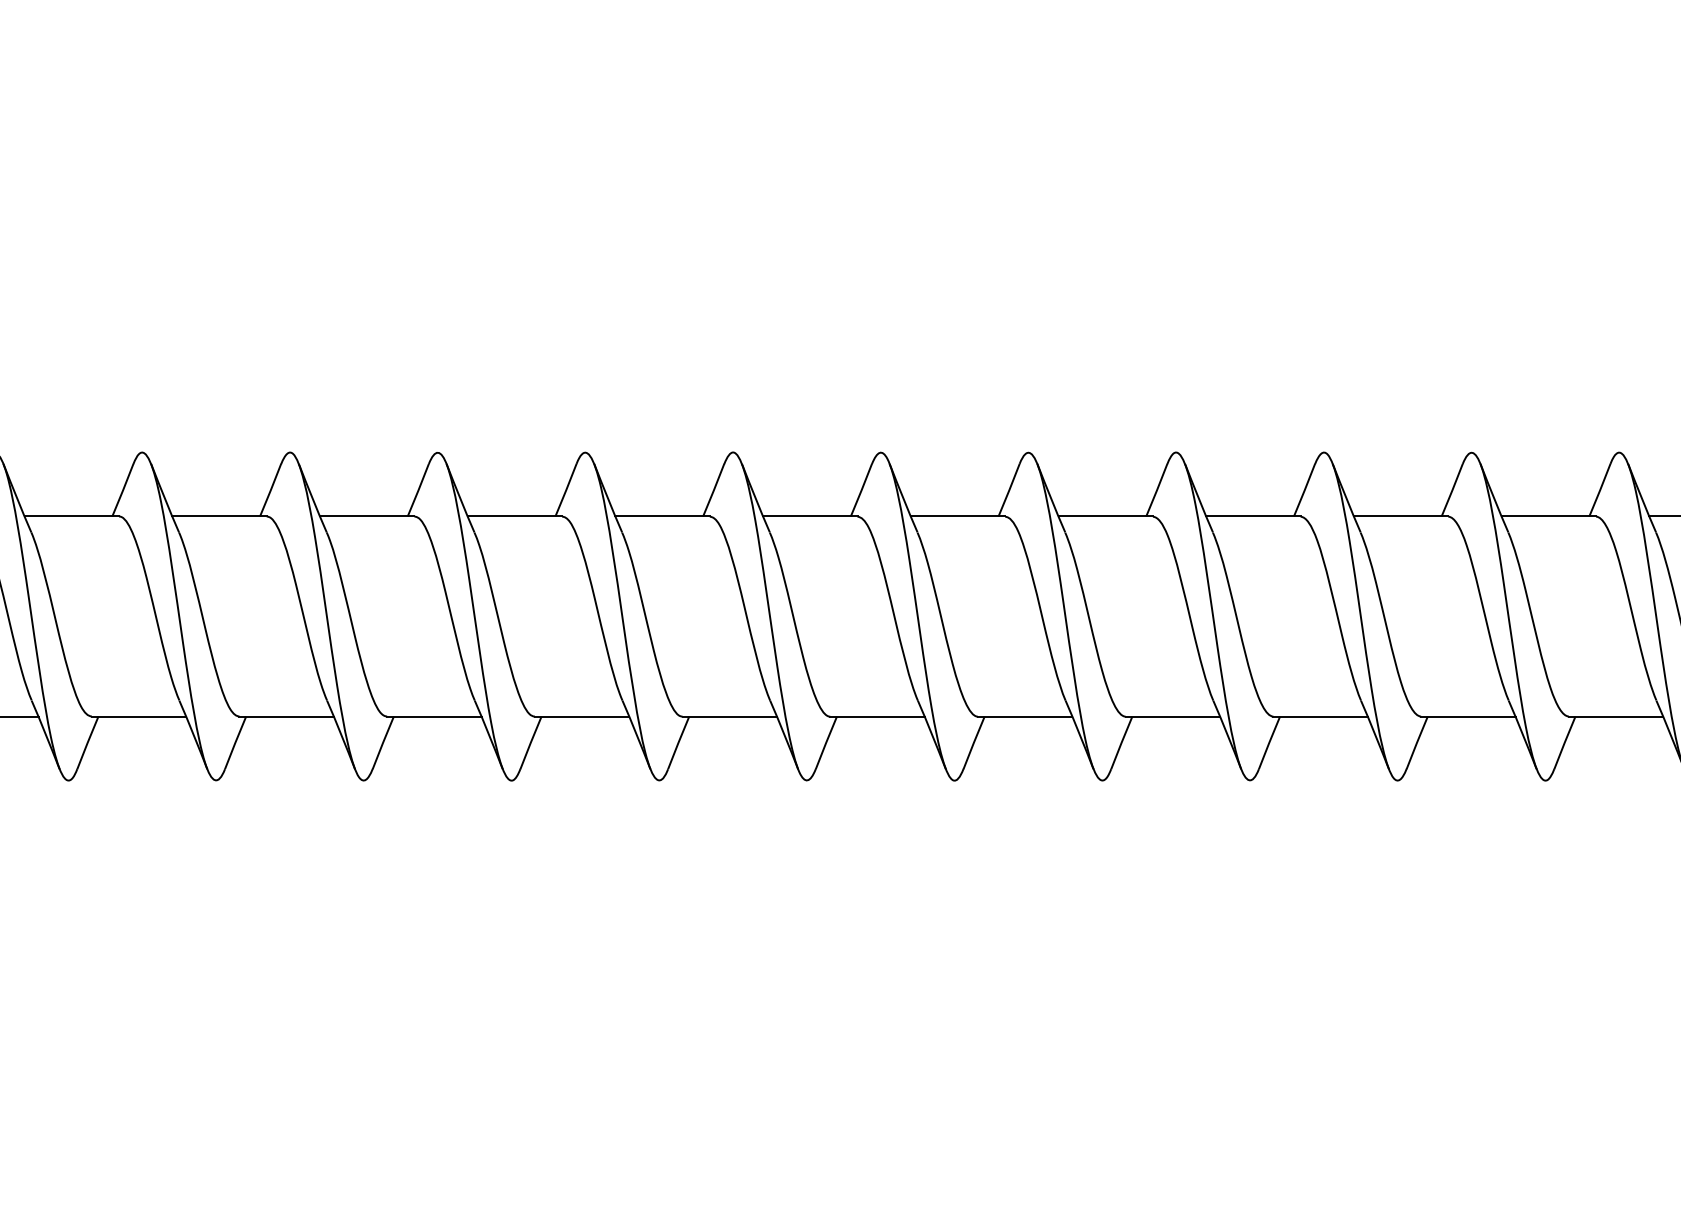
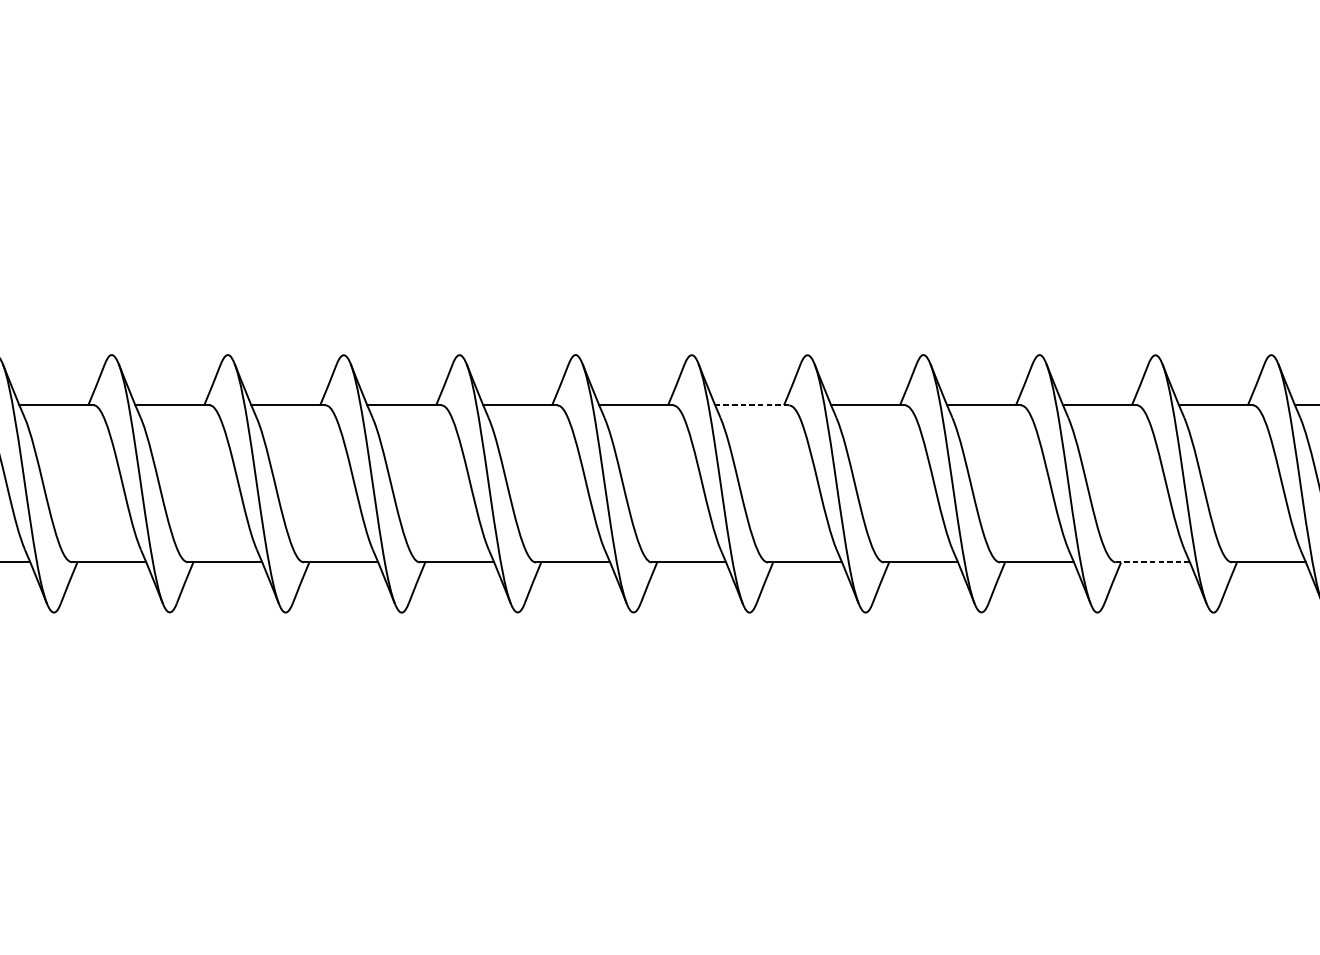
line: (957, 516) -> (751, 405), solid -> dashed
line: (1467, 716) -> (1152, 562), solid -> dashed

